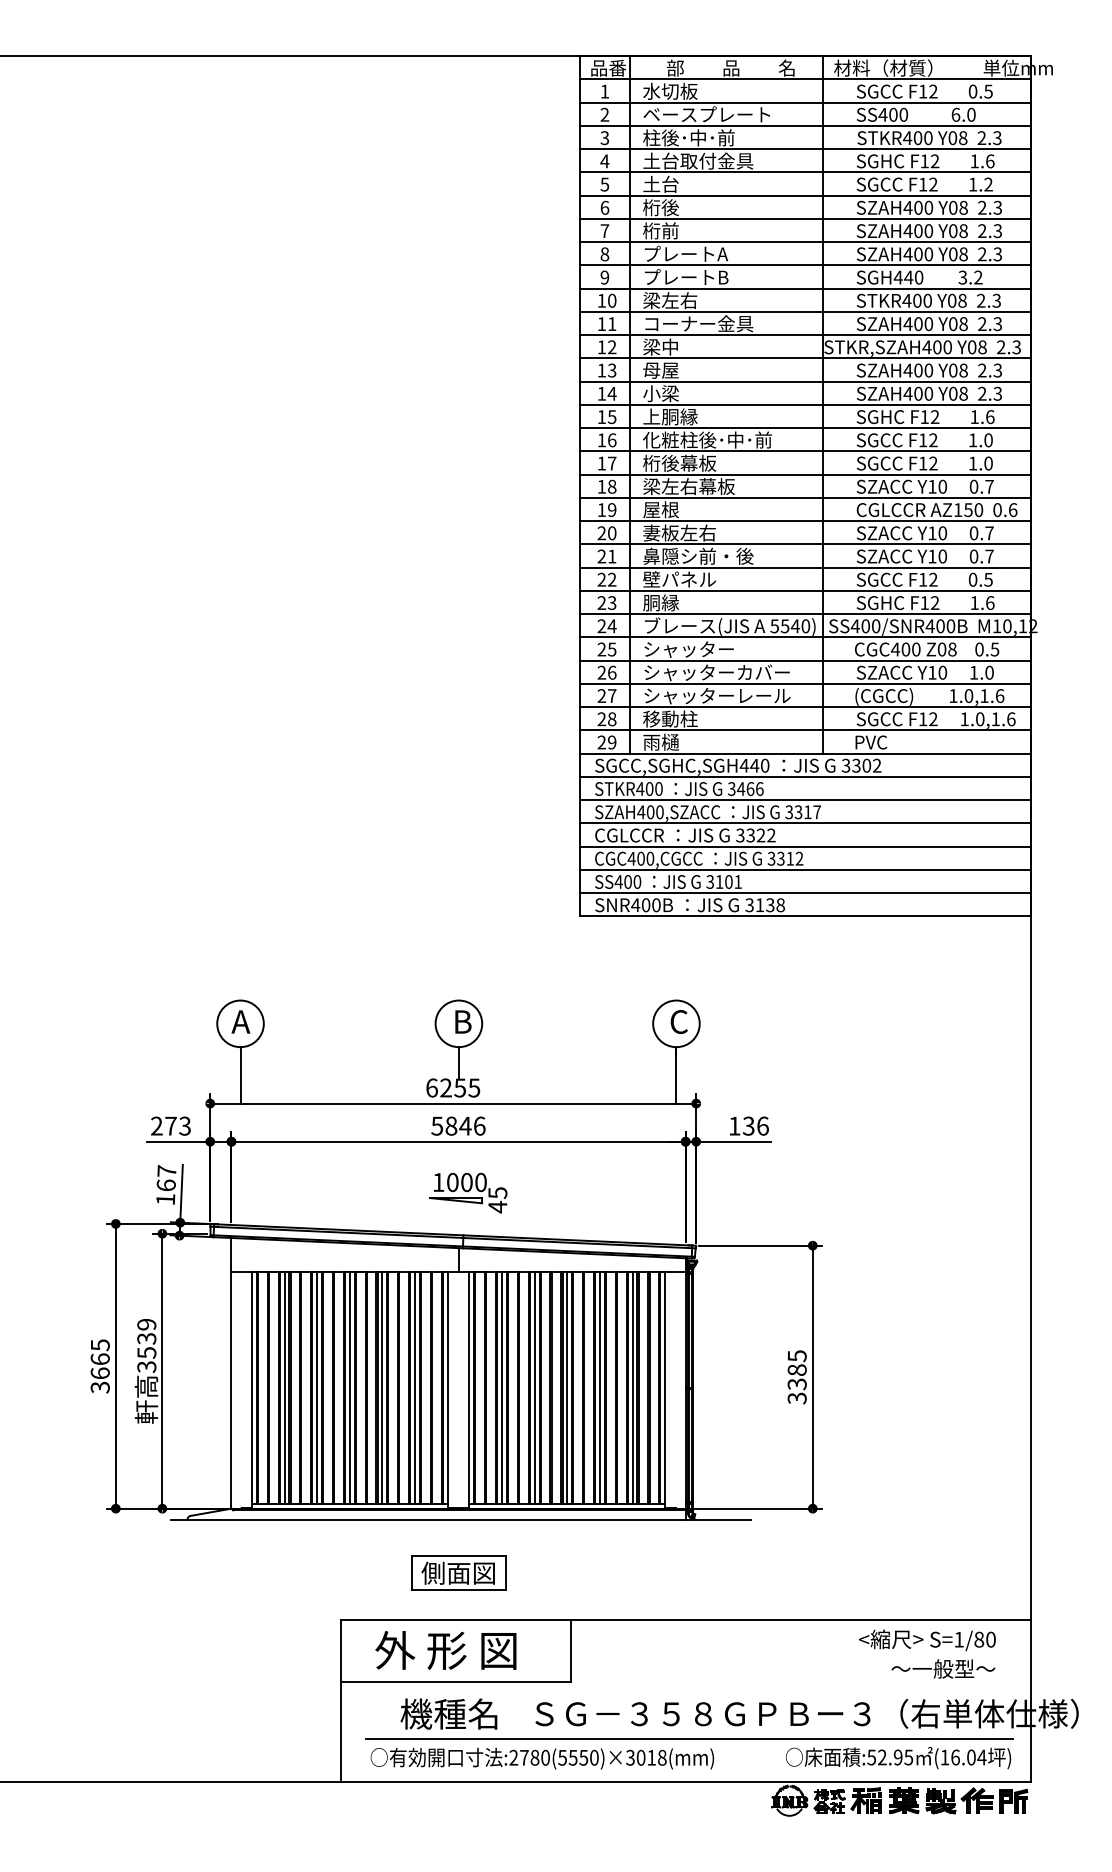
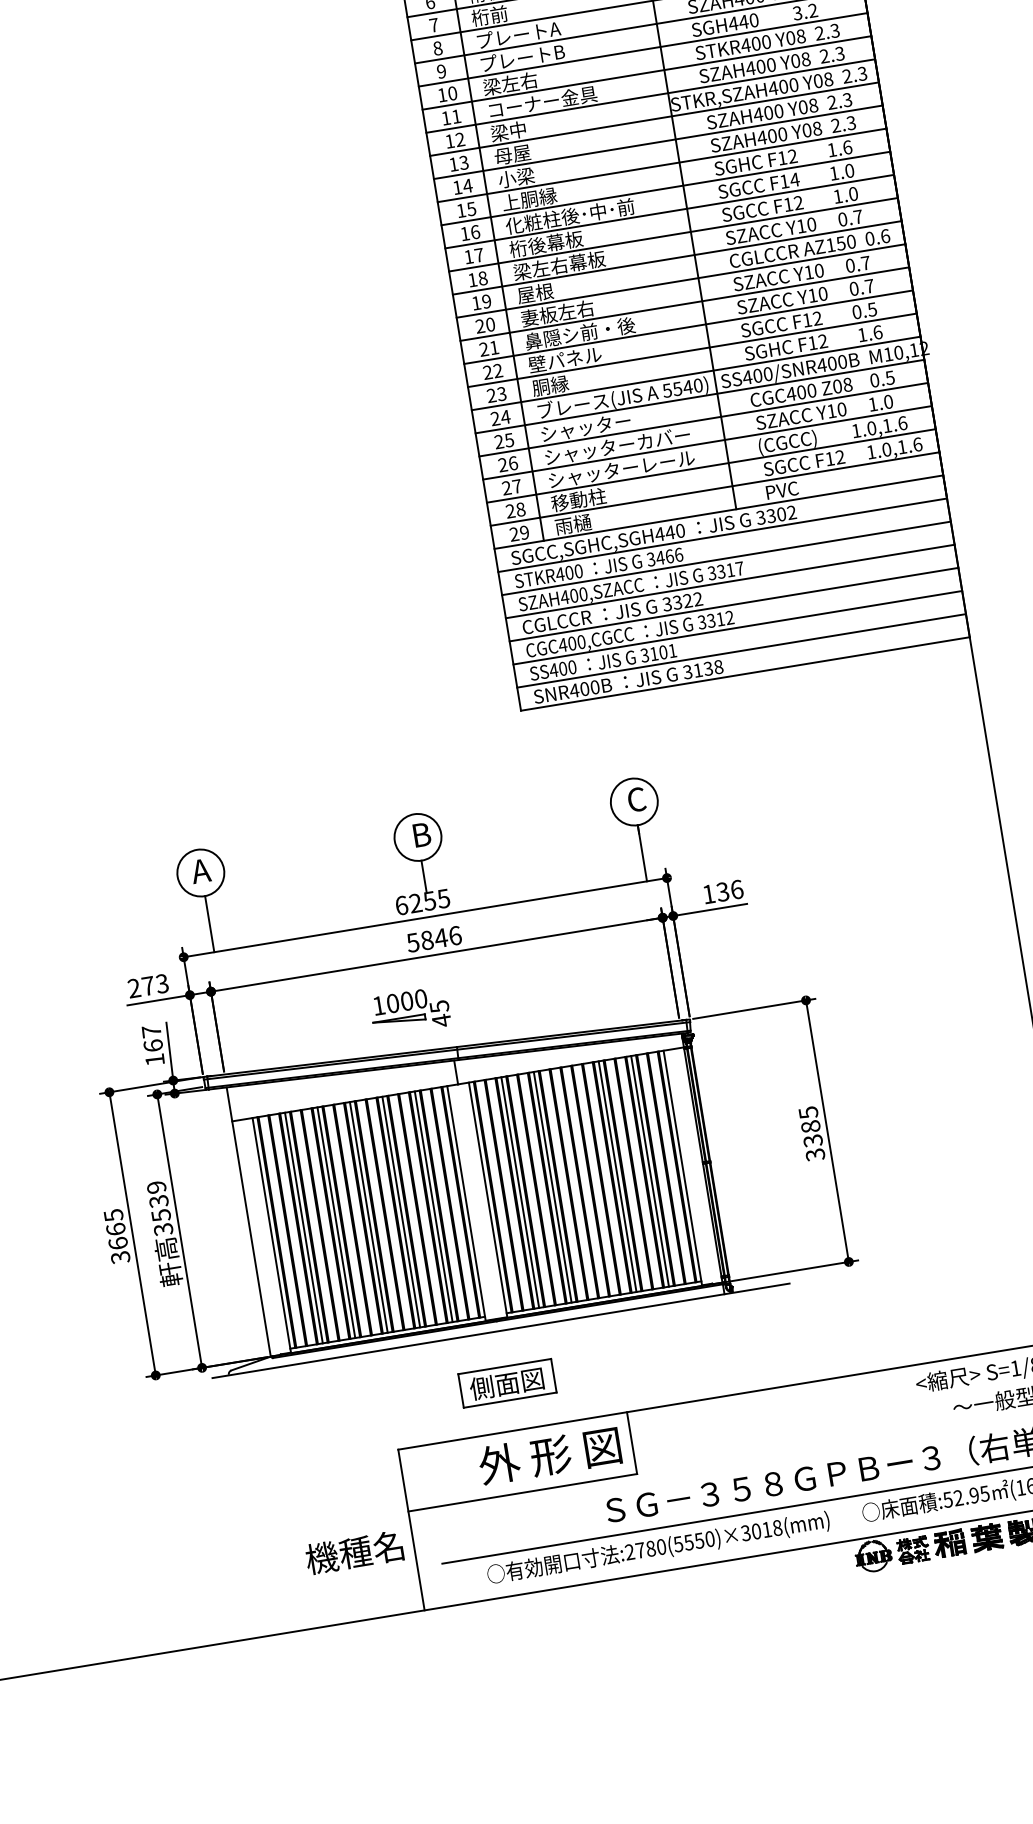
text: (933, 440) -> (794, 180), F12 -> F14
part: (468, 1192) -> (410, 1010), moved
line: (567, 1388) -> (585, 1182), removed
text: (445, 1650) -> (549, 1455), moved
text: (448, 1713) -> (353, 1552), moved
text: (542, 1758) -> (658, 1548), moved

